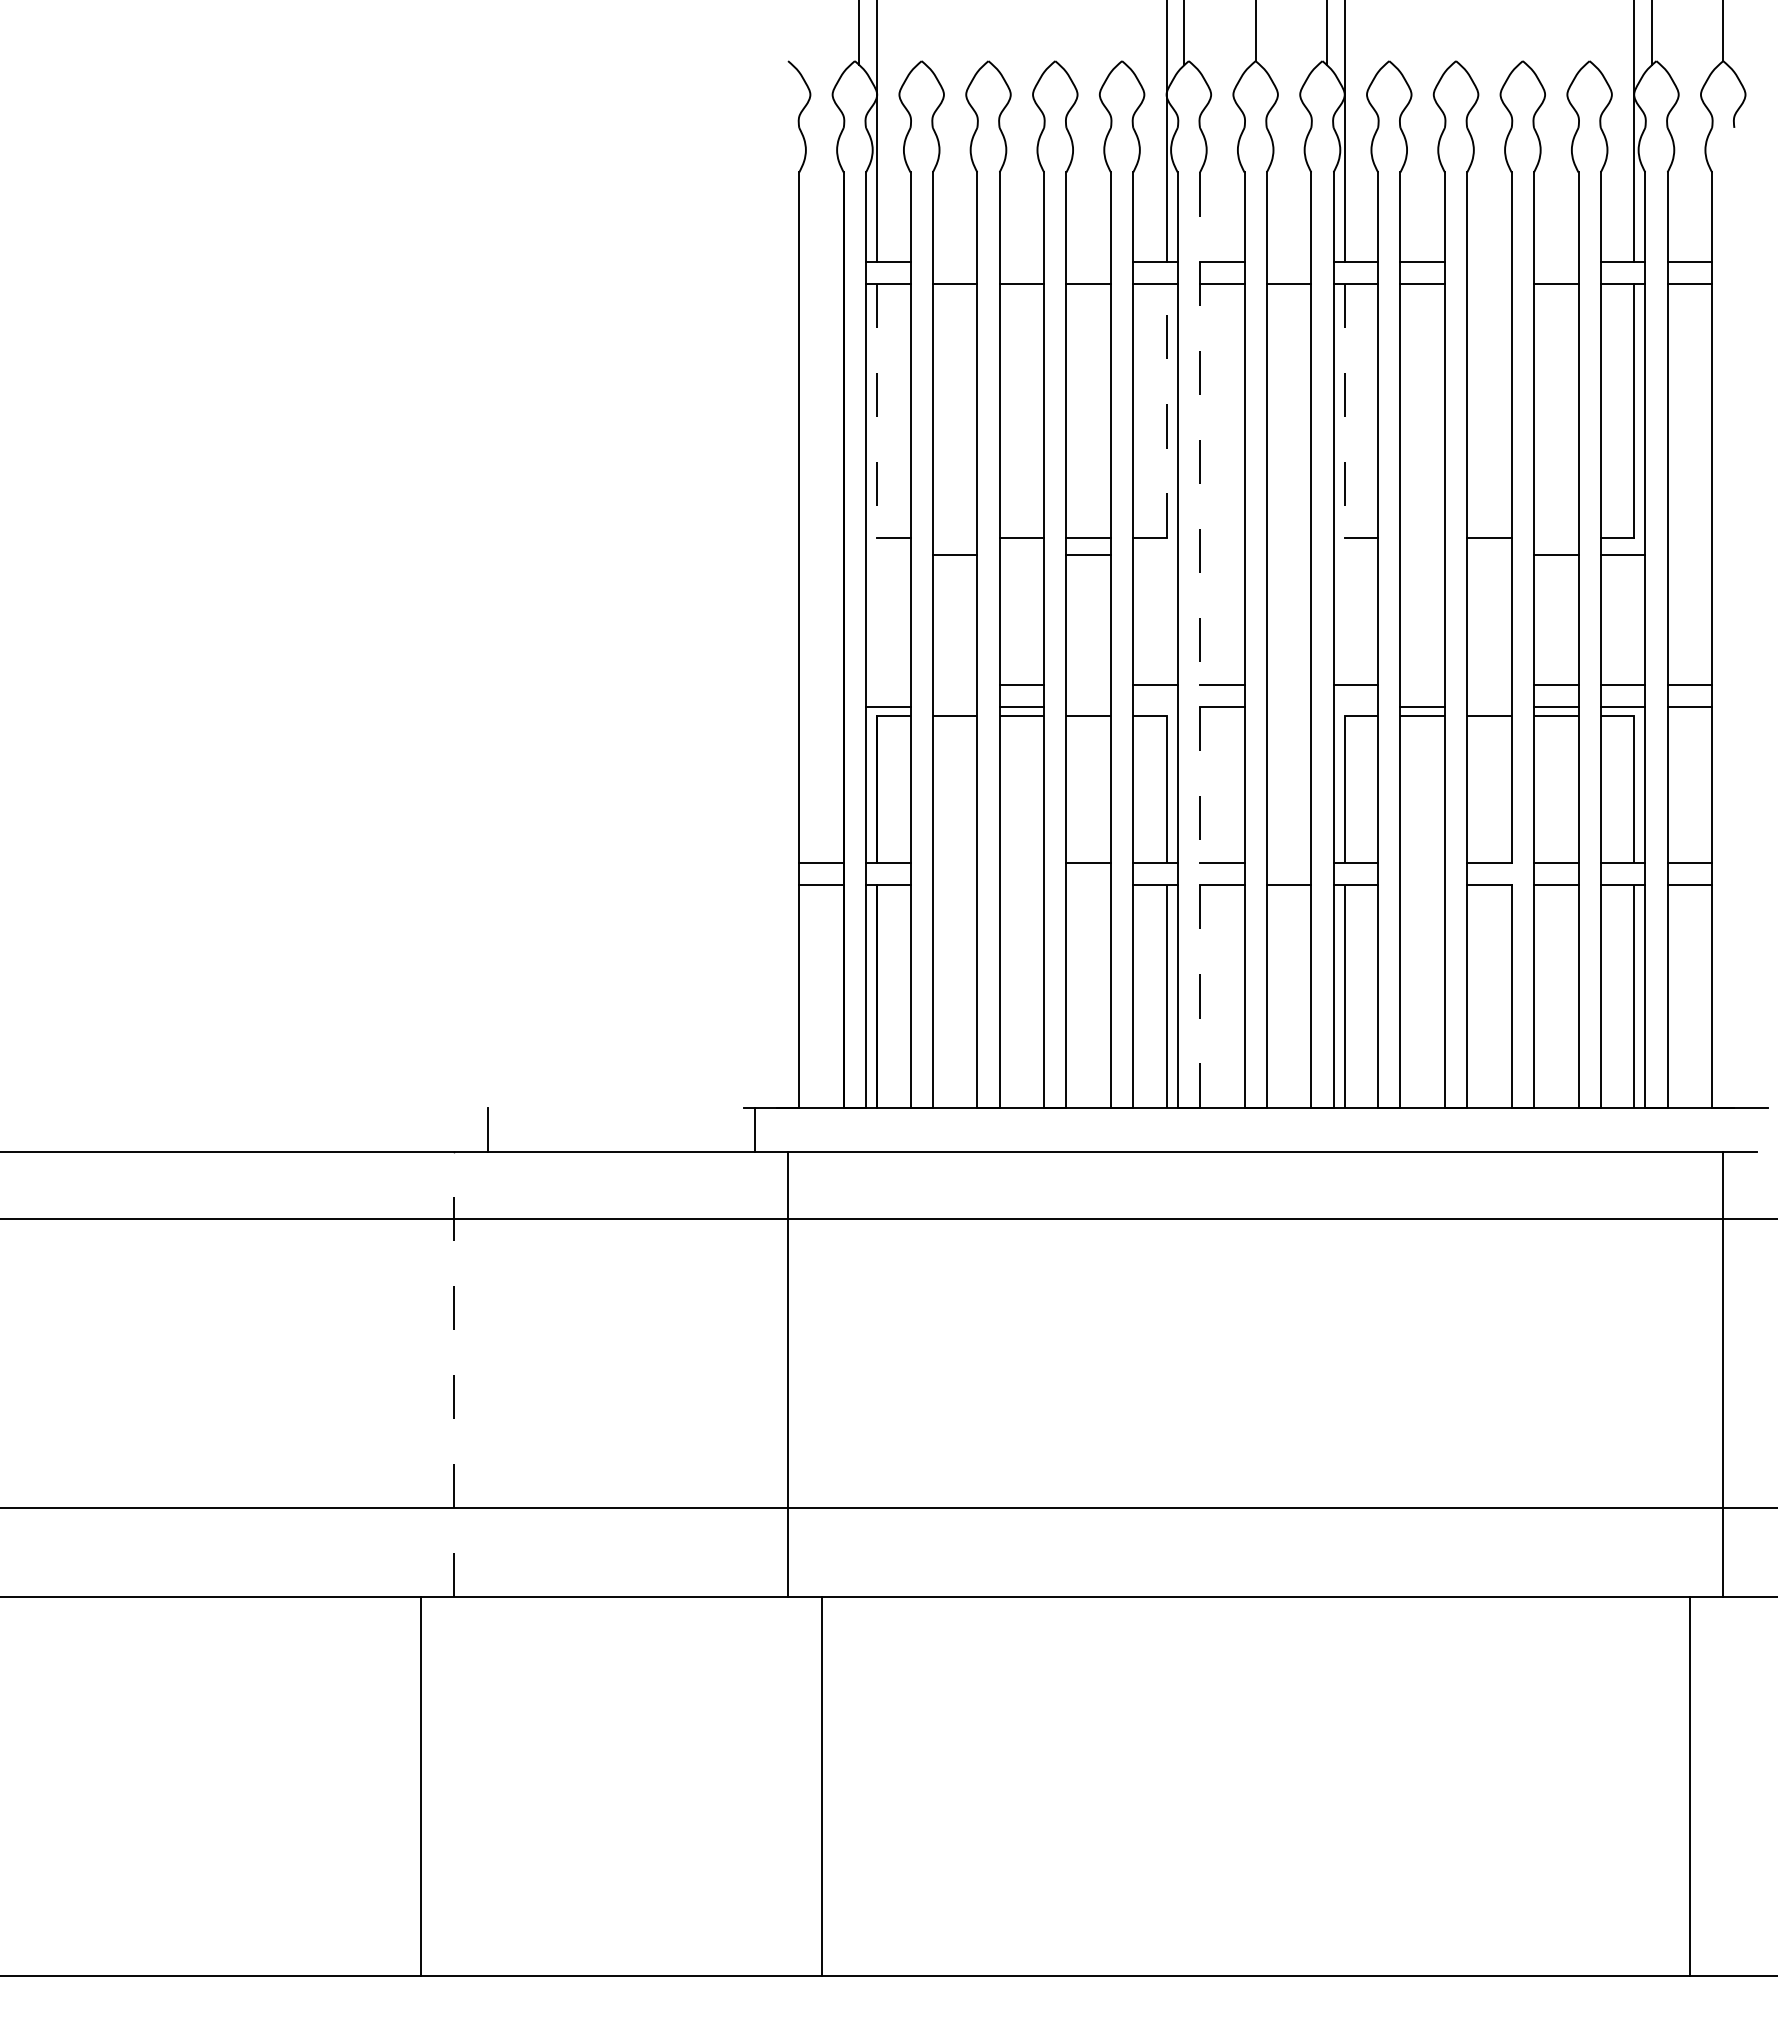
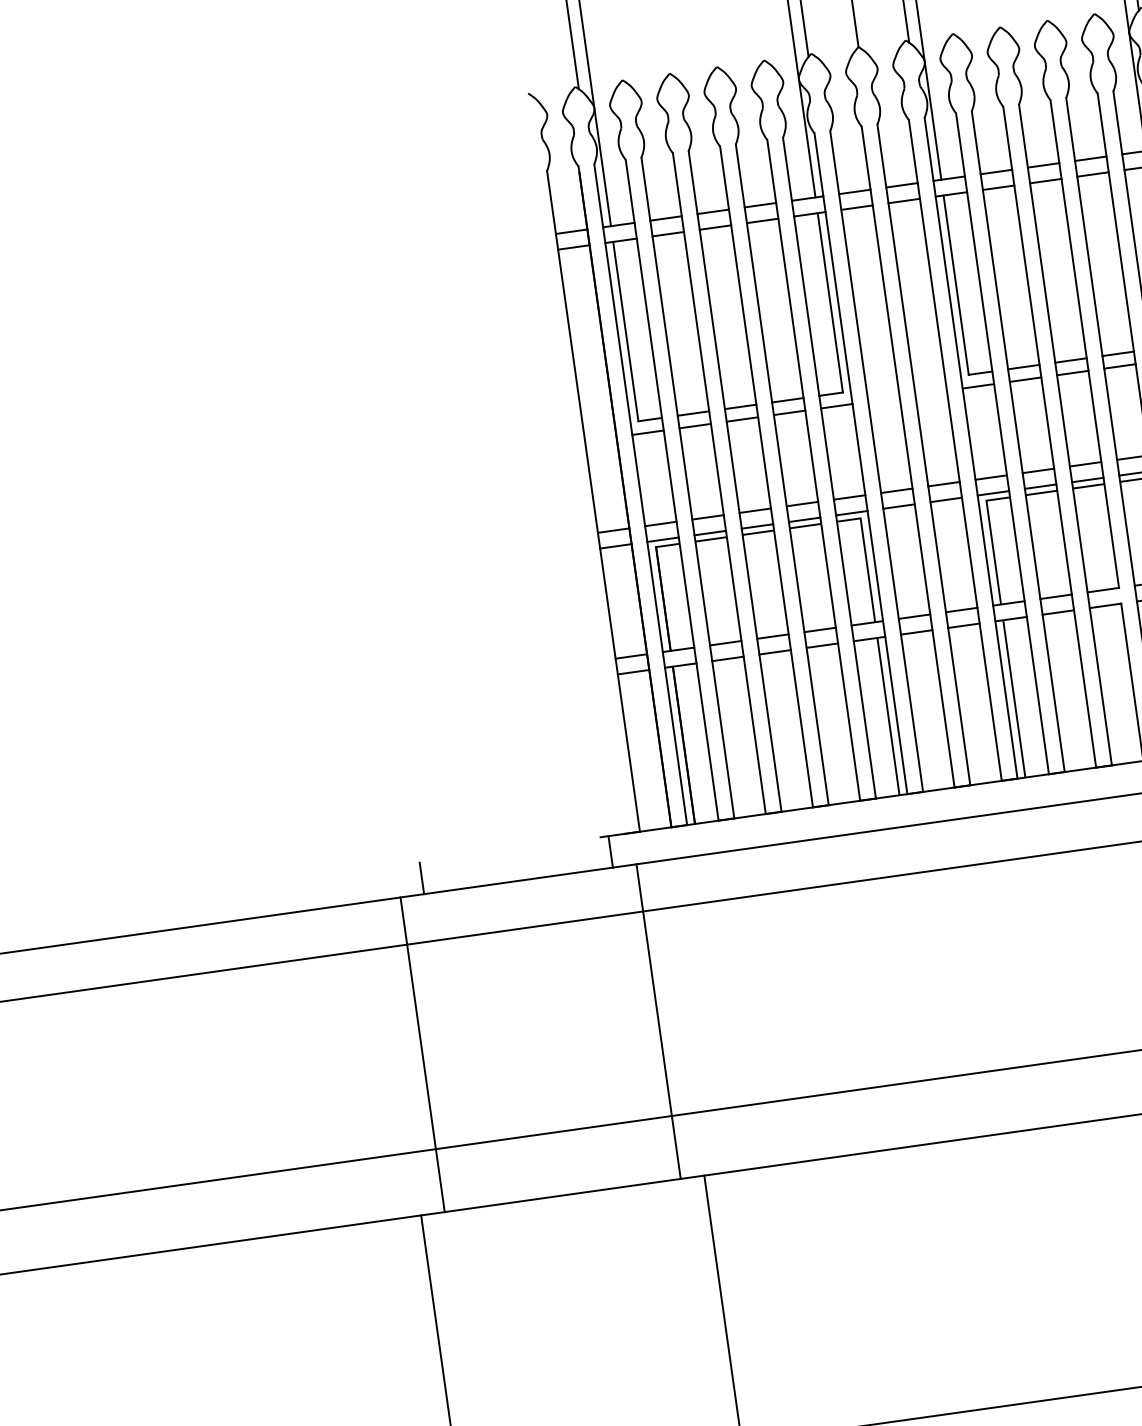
line: (821, 261) -> (571, 231), added
line: (954, 261) -> (665, 218), added
line: (1021, 261) -> (712, 211), added
line: (1088, 261) -> (760, 205), added
line: (1288, 261) -> (901, 185), added
line: (1489, 261) -> (1043, 165), added
line: (1555, 261) -> (1090, 158), added
line: (821, 283) -> (573, 247), added
line: (1489, 283) -> (1045, 180), added
line: (877, 410) -> (626, 331), dashed -> solid
line: (1166, 410) -> (830, 302), dashed -> solid
line: (1344, 410) -> (955, 285), dashed -> solid
line: (954, 537) -> (693, 413), added
line: (1422, 537) -> (1023, 367), added
line: (1555, 537) -> (1117, 353), added
line: (888, 555) -> (648, 432), added
line: (1021, 555) -> (742, 419), added
line: (1155, 555) -> (836, 406), added
line: (1355, 555) -> (978, 386), added
line: (1422, 555) -> (1025, 379), added
line: (1489, 555) -> (1072, 373), added
line: (1200, 640) -> (877, 461), dashed -> solid
line: (821, 684) -> (613, 530), added
line: (888, 684) -> (661, 523), added
line: (954, 684) -> (707, 517), added
line: (1088, 684) -> (802, 504), added
line: (1288, 684) -> (943, 484), added
line: (1422, 684) -> (1038, 470), added
line: (1489, 684) -> (1085, 464), added
line: (821, 706) -> (615, 546), added
line: (954, 706) -> (709, 532), added
line: (1088, 706) -> (804, 519), added
line: (1155, 706) -> (851, 512), added
line: (1288, 706) -> (945, 499), added
line: (1355, 706) -> (993, 493), added
line: (1489, 706) -> (1087, 479), added
line: (954, 862) -> (725, 643), added
line: (1021, 862) -> (772, 636), added
line: (1288, 862) -> (961, 609), added
line: (1422, 862) -> (1055, 596), added
line: (954, 884) -> (727, 658), added
line: (1021, 884) -> (774, 652), added
line: (1088, 884) -> (822, 645), added
line: (1422, 884) -> (1058, 612), added
line: (454, 1374) -> (422, 1054), dashed -> solid

